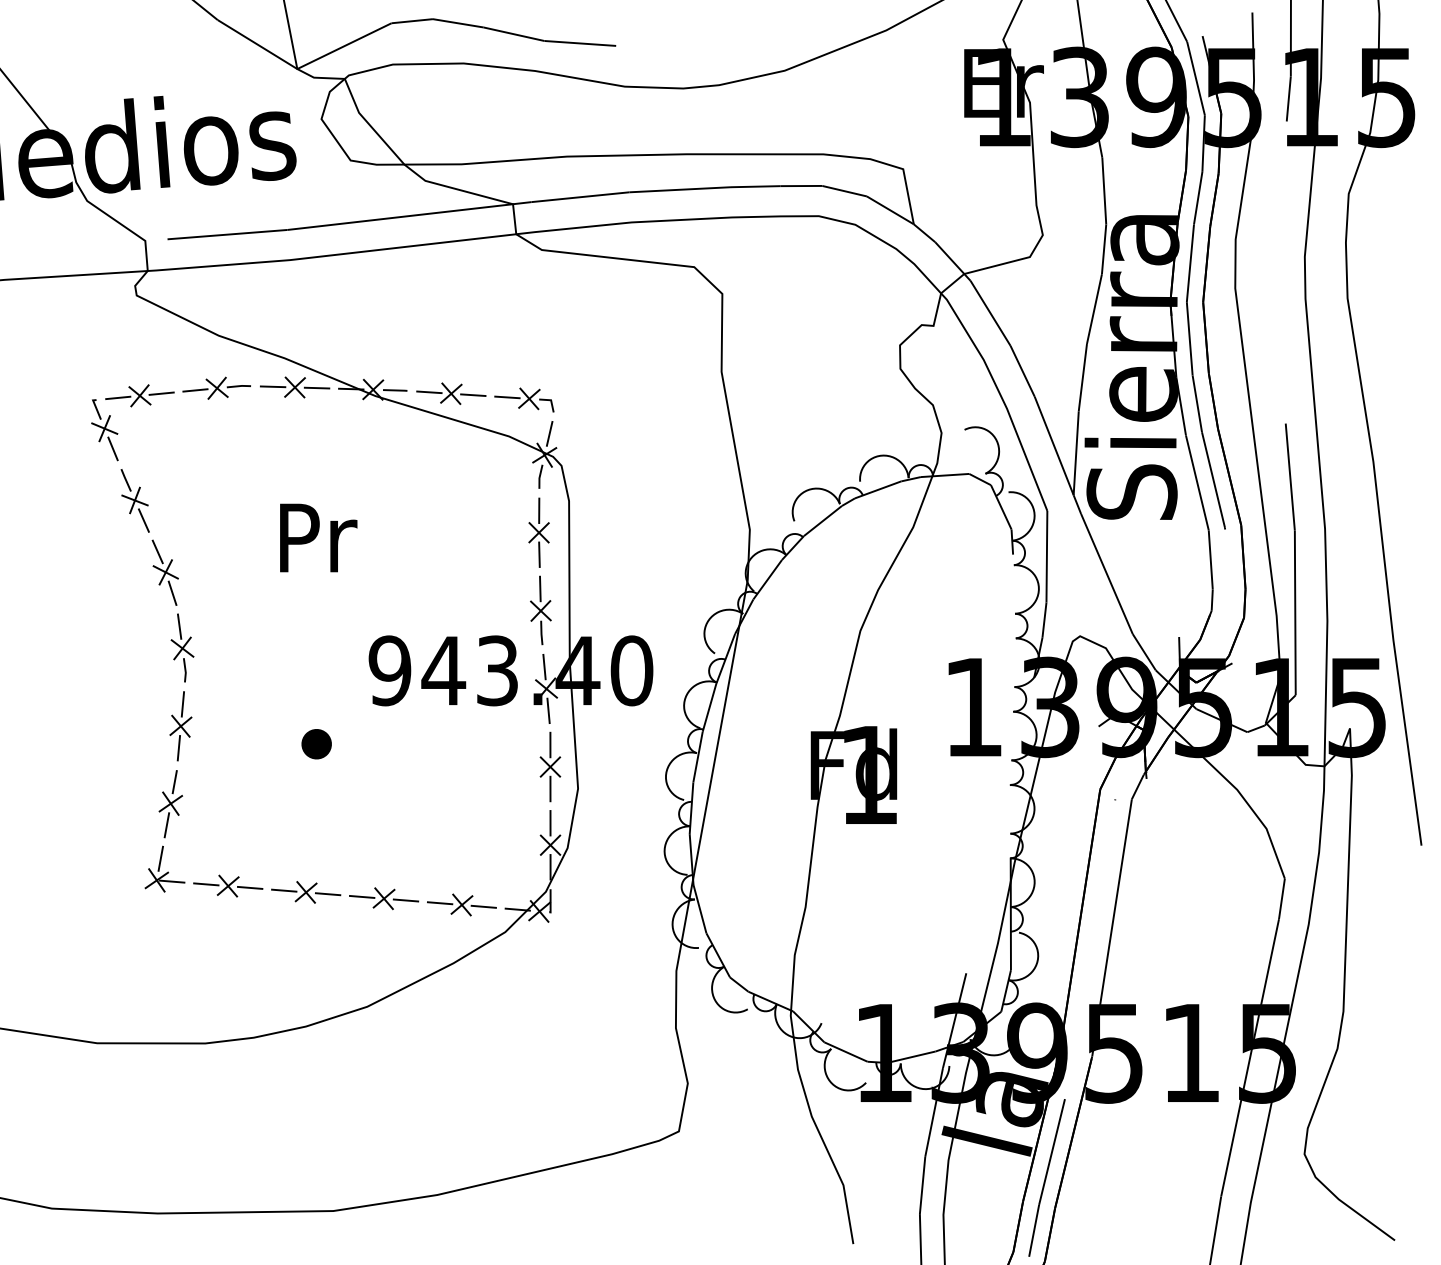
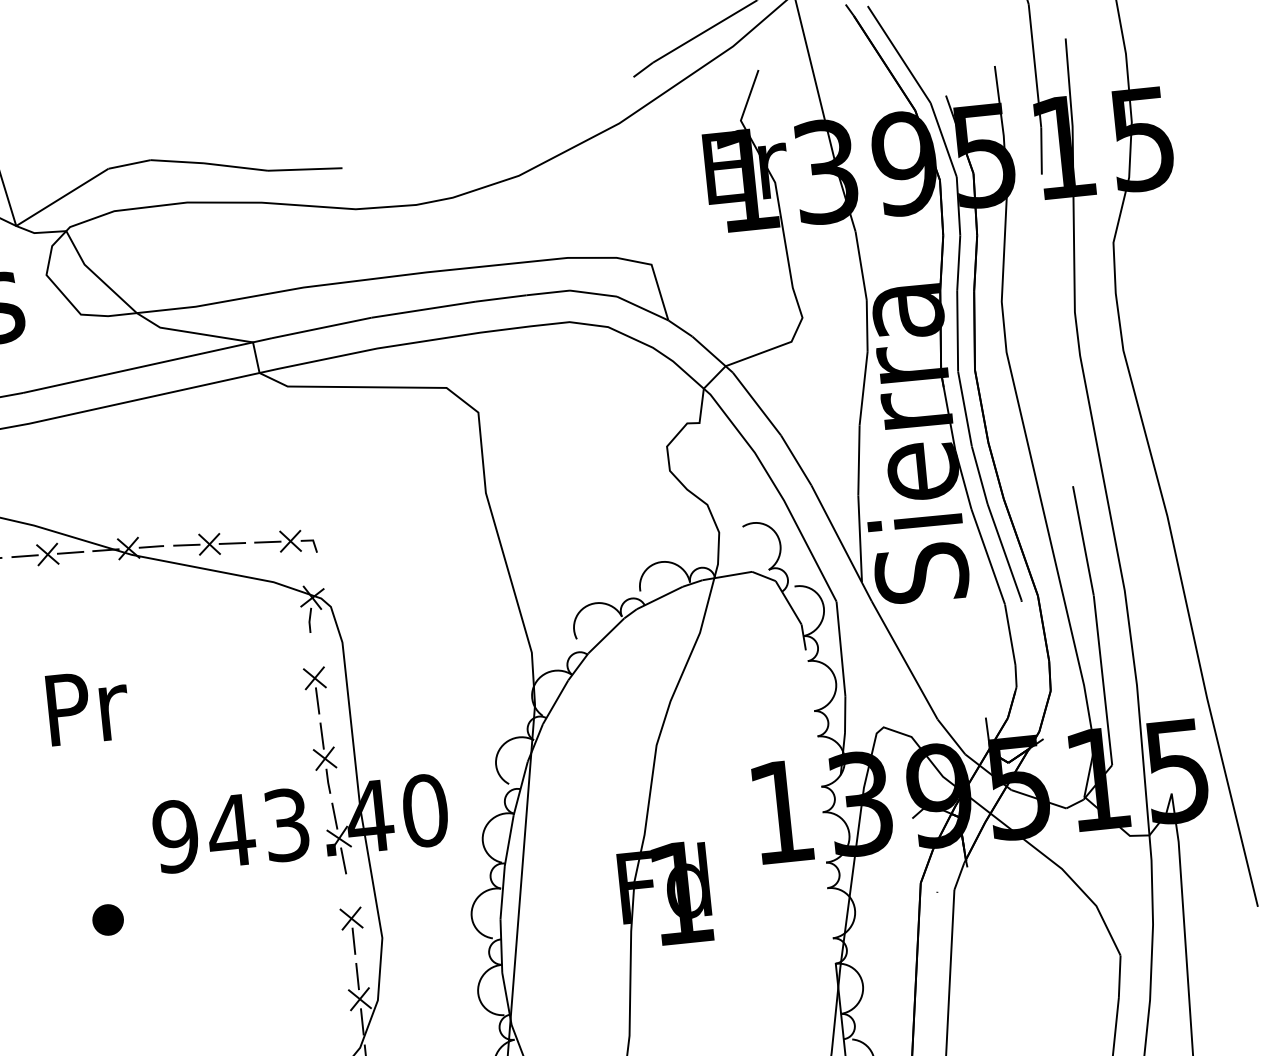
line: (549, 433) -> (315, 574), removed
line: (539, 510) -> (312, 655), removed
line: (550, 744) -> (349, 895), removed

